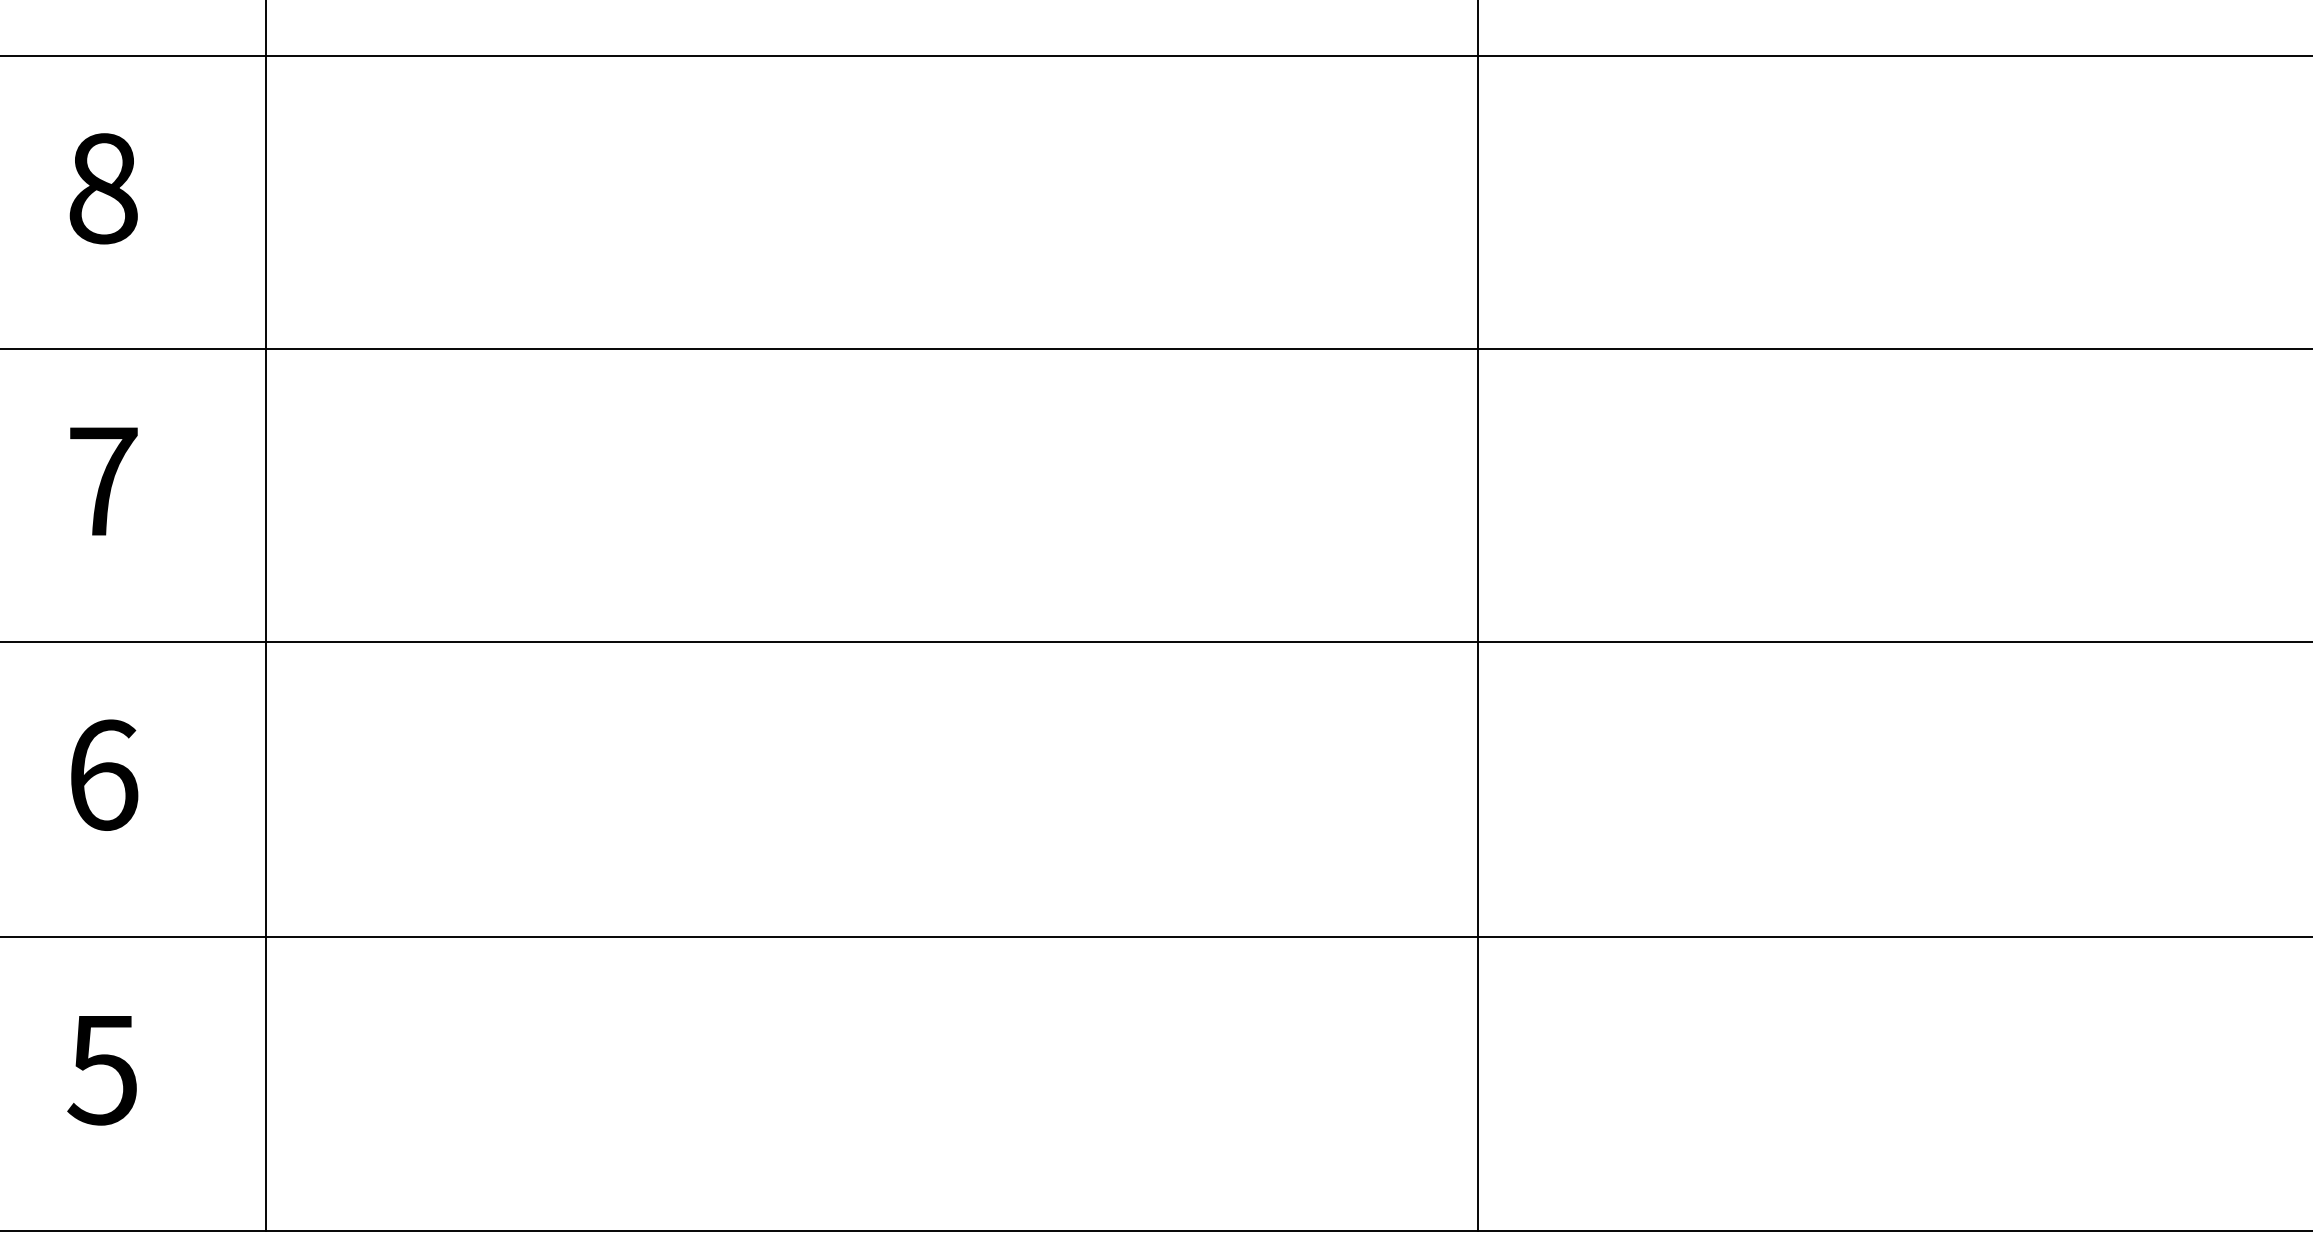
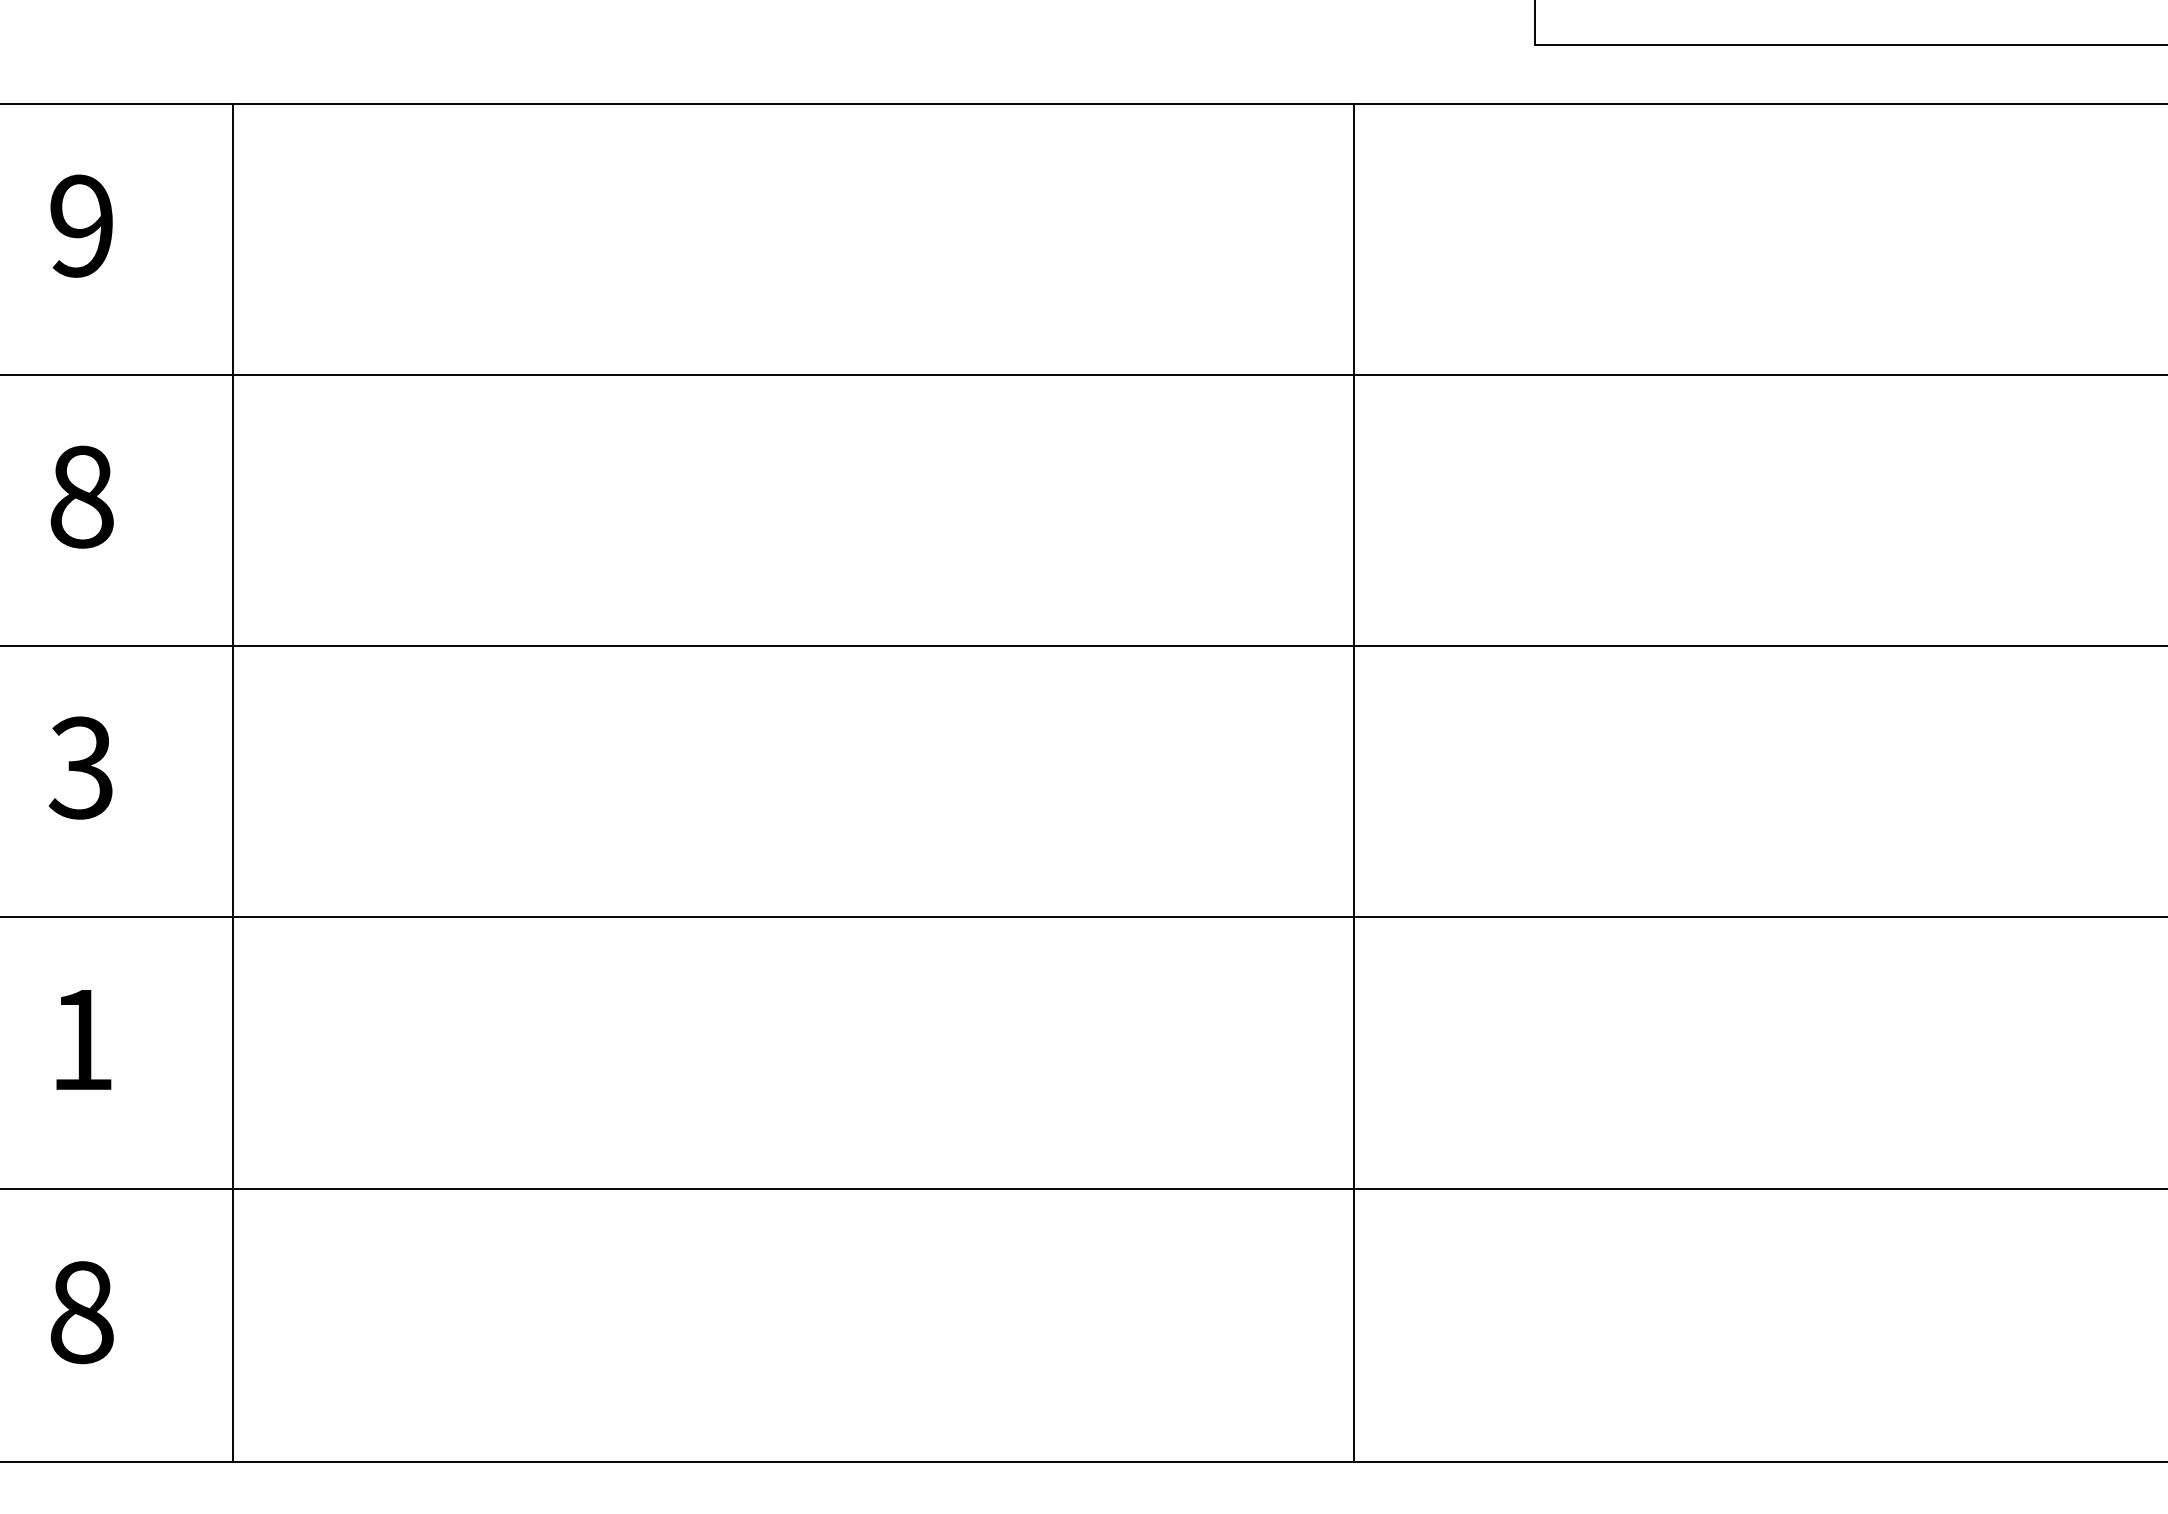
text: (101, 480) -> (80, 767), 7 -> 3
text: (105, 774) -> (83, 1039), 6 -> 1
text: (101, 1069) -> (80, 1312), 5 -> 8

